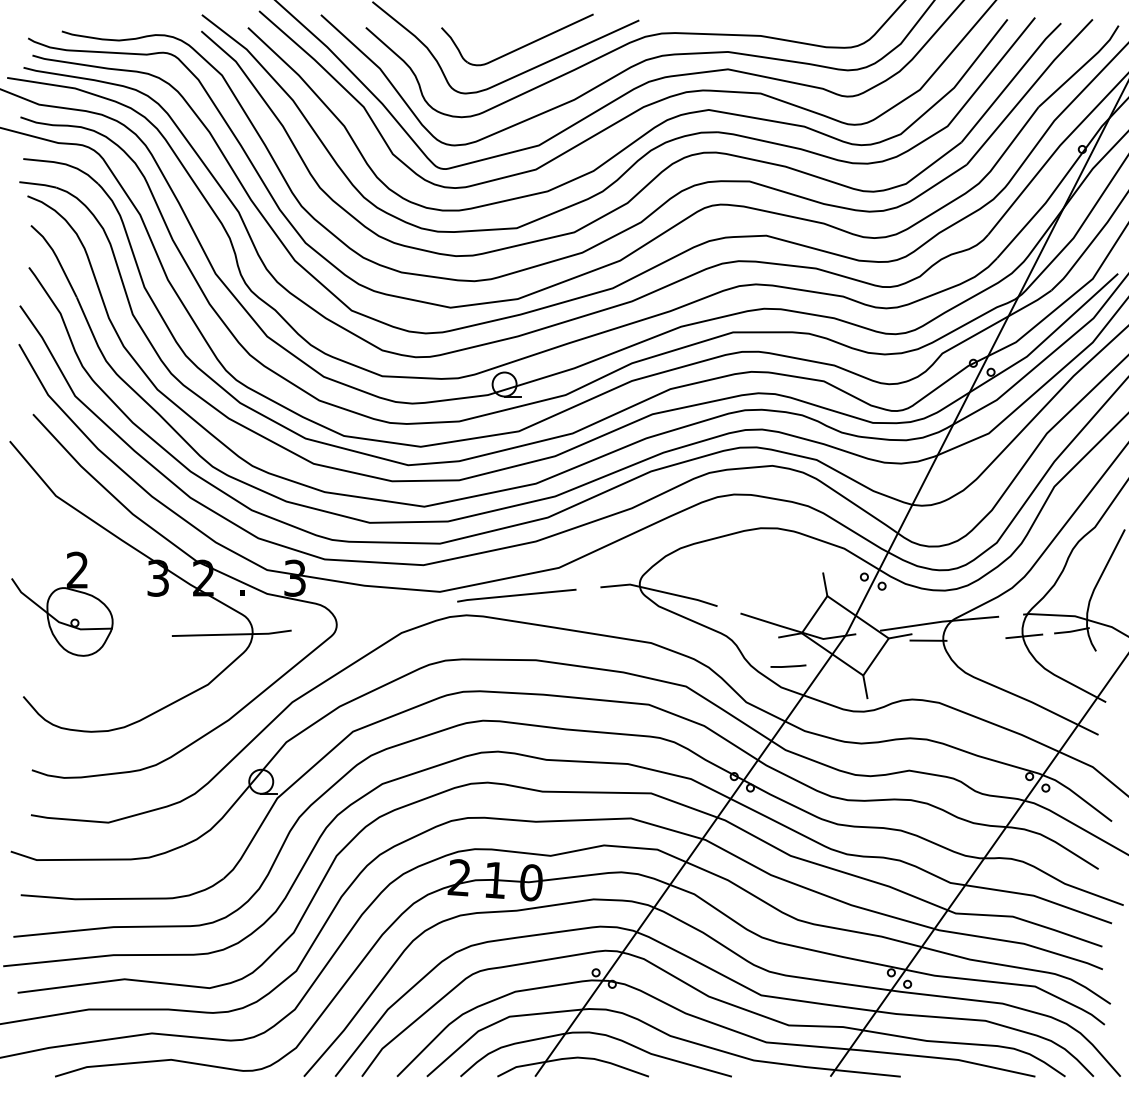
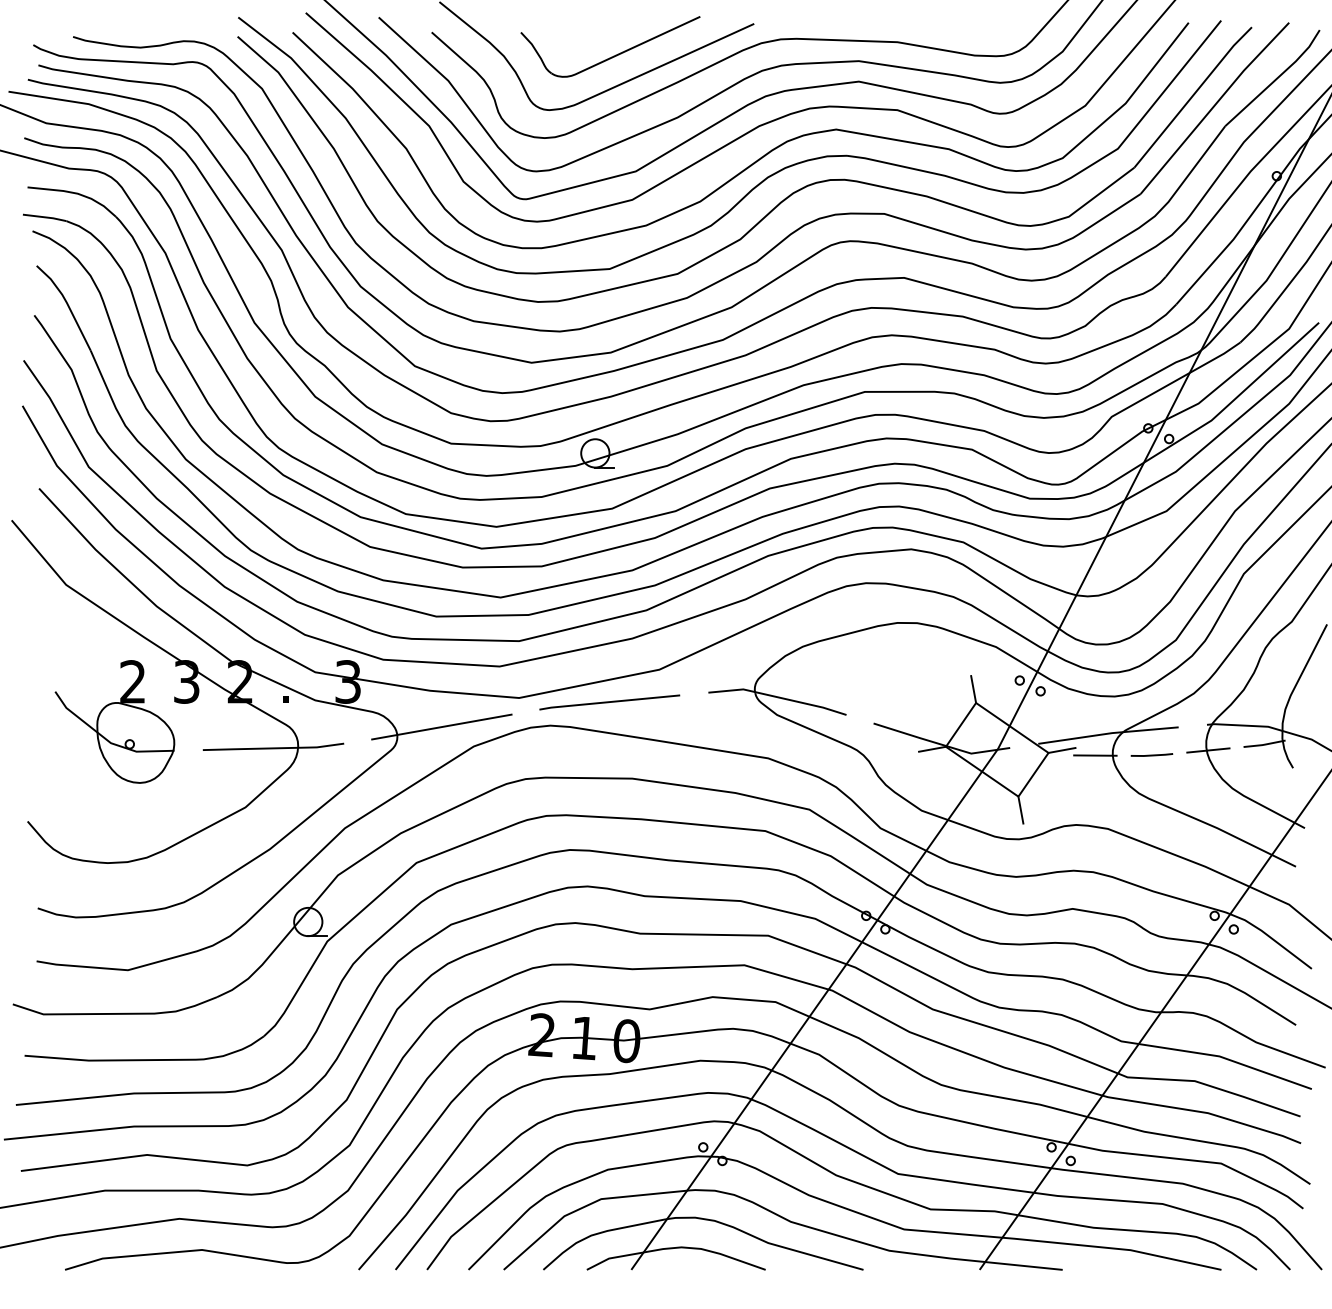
part: (62, 603) -> (115, 721), moved
line: (374, 616) -> (441, 727), added
line: (788, 665) -> (1151, 754), moved

